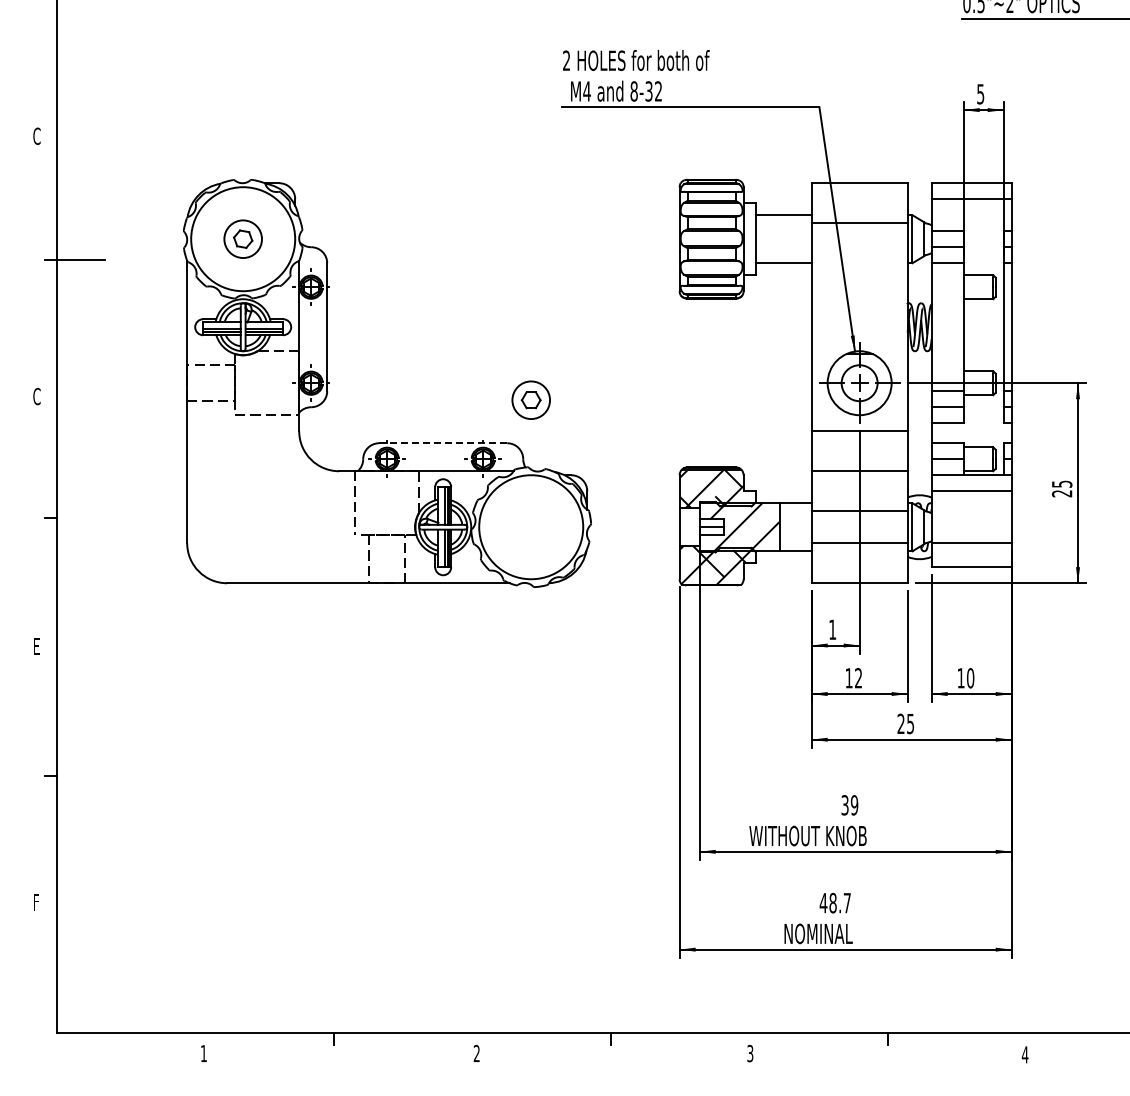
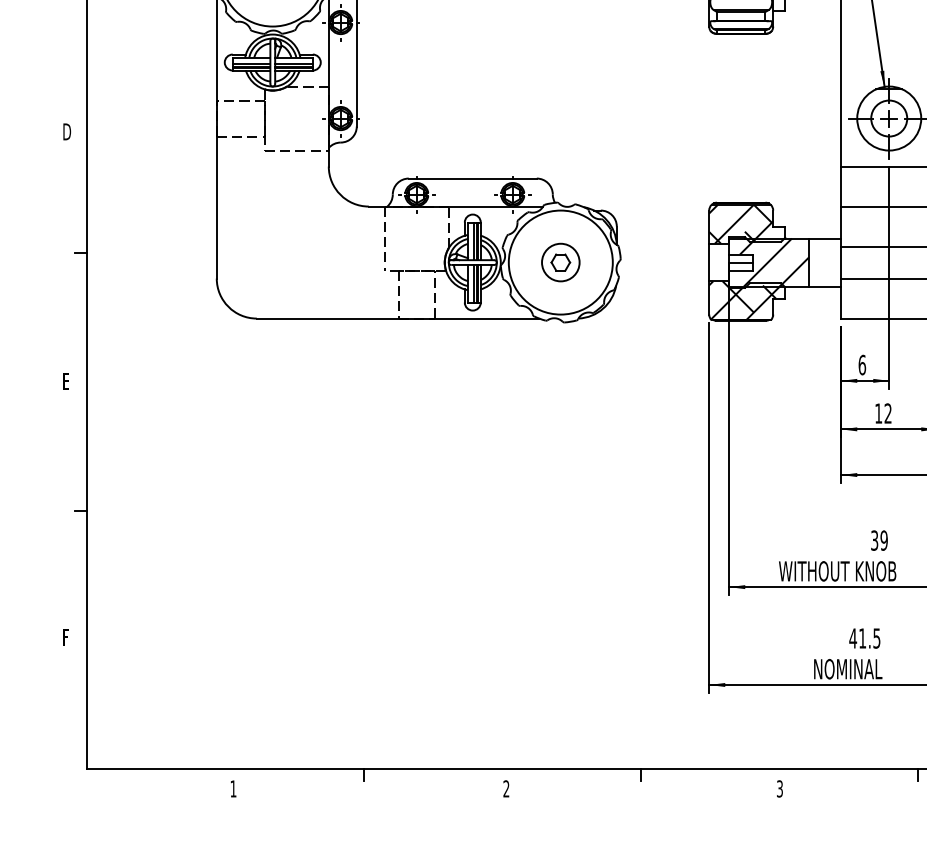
text: (37, 396) -> (67, 131), C -> D
part: (530, 399) -> (560, 261), moved
line: (443, 443) -> (473, 178), dashed -> solid
text: (832, 629) -> (862, 364), 1 -> 6
text: (839, 902) -> (869, 637), 48.7 -> 41.5

